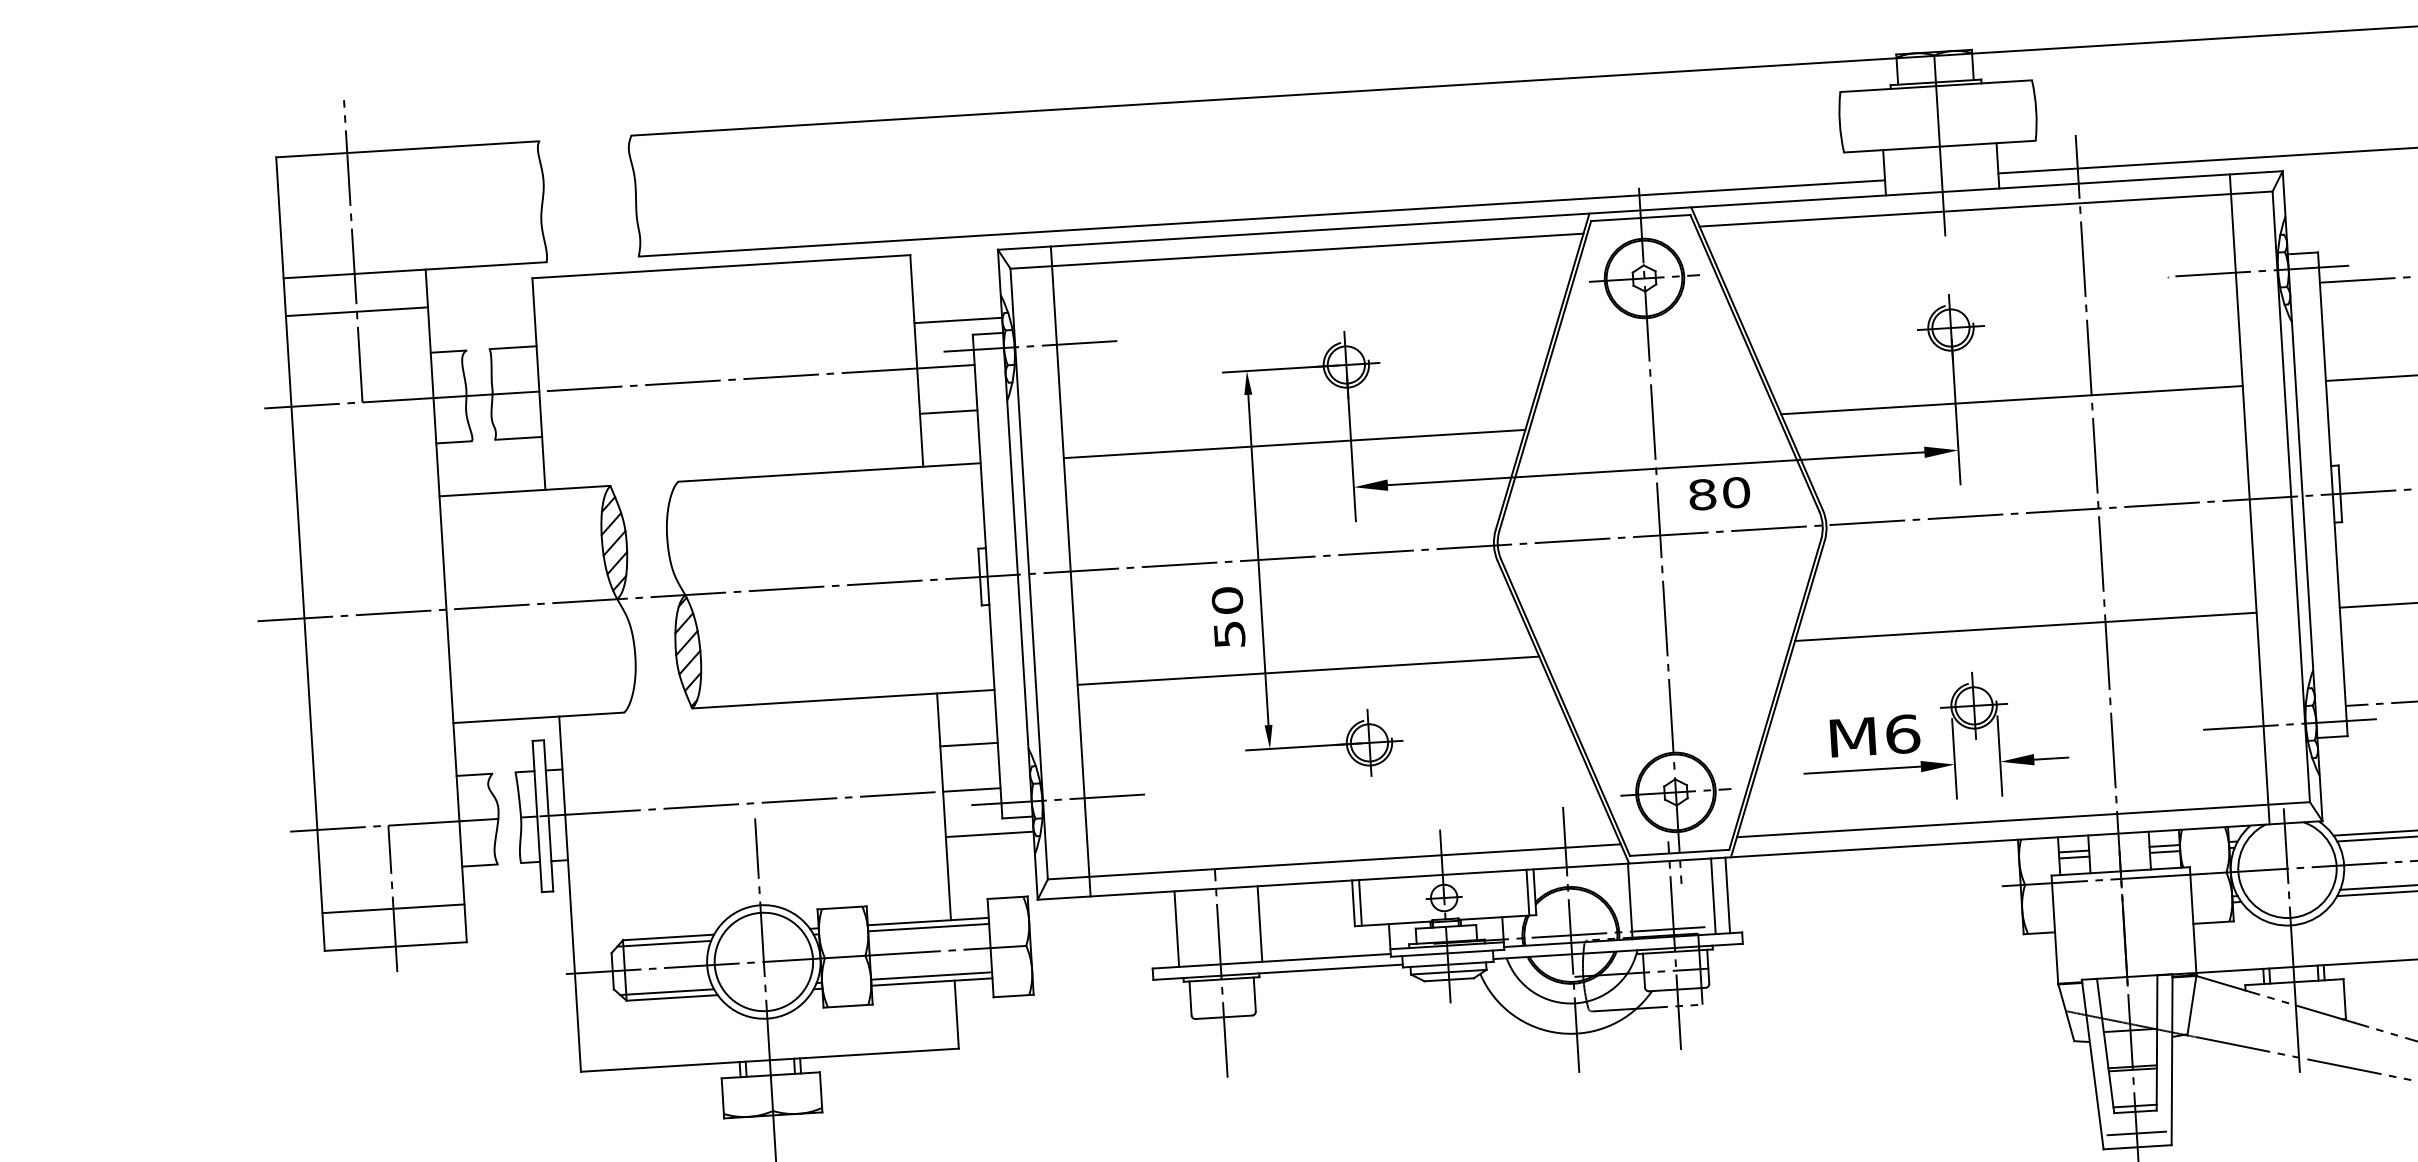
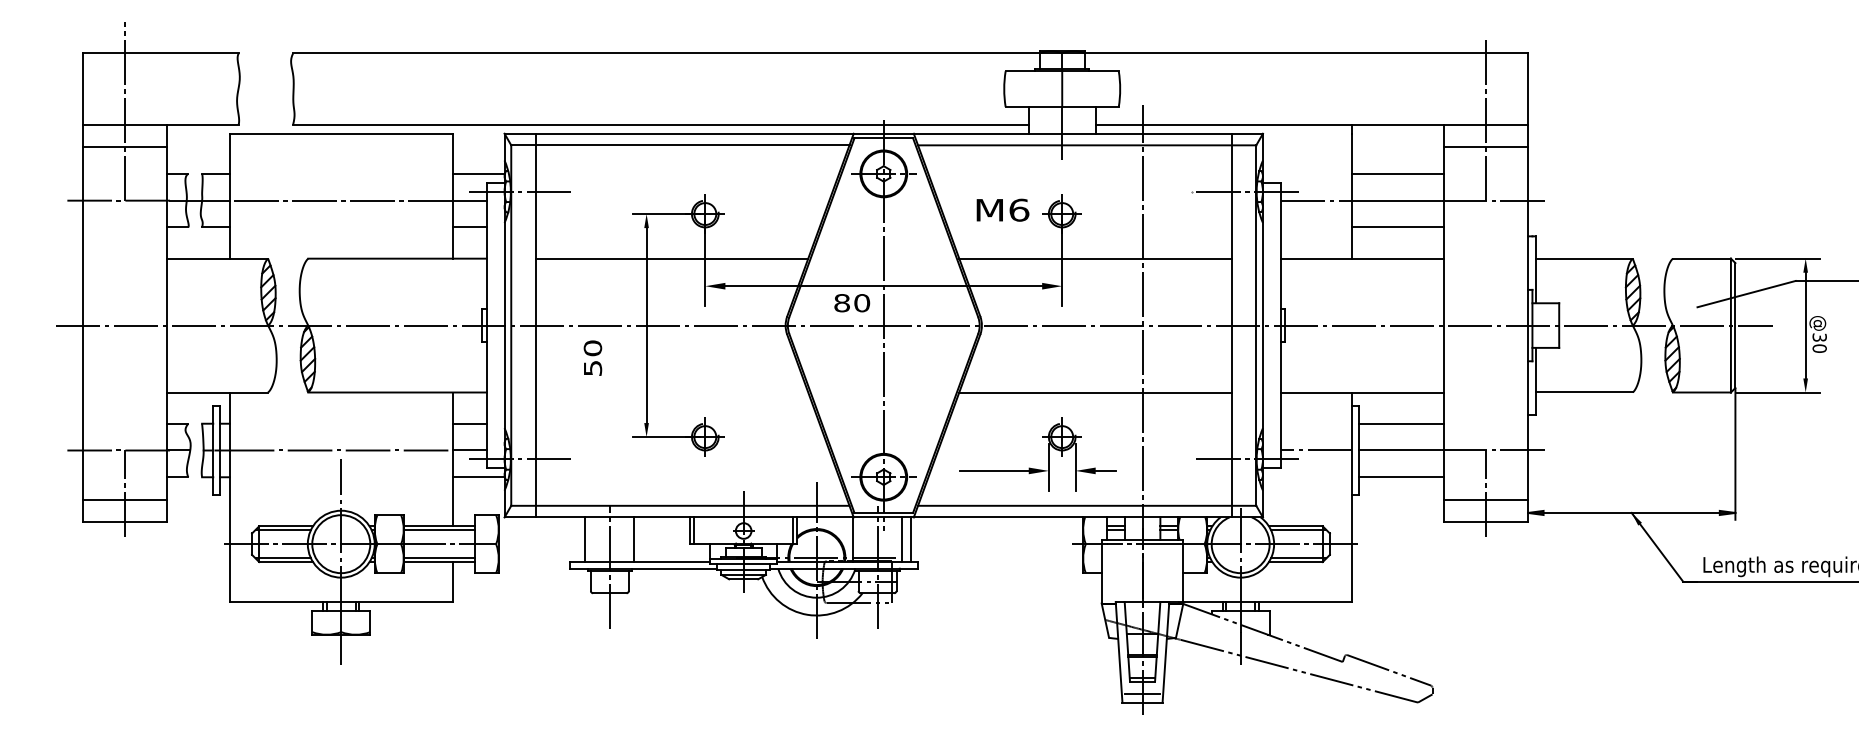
text: (1720, 494) -> (852, 303), moved
text: (1227, 616) -> (592, 357), moved
line: (1307, 670) -> (671, 392), removed
text: (1874, 734) -> (1002, 209), moved

